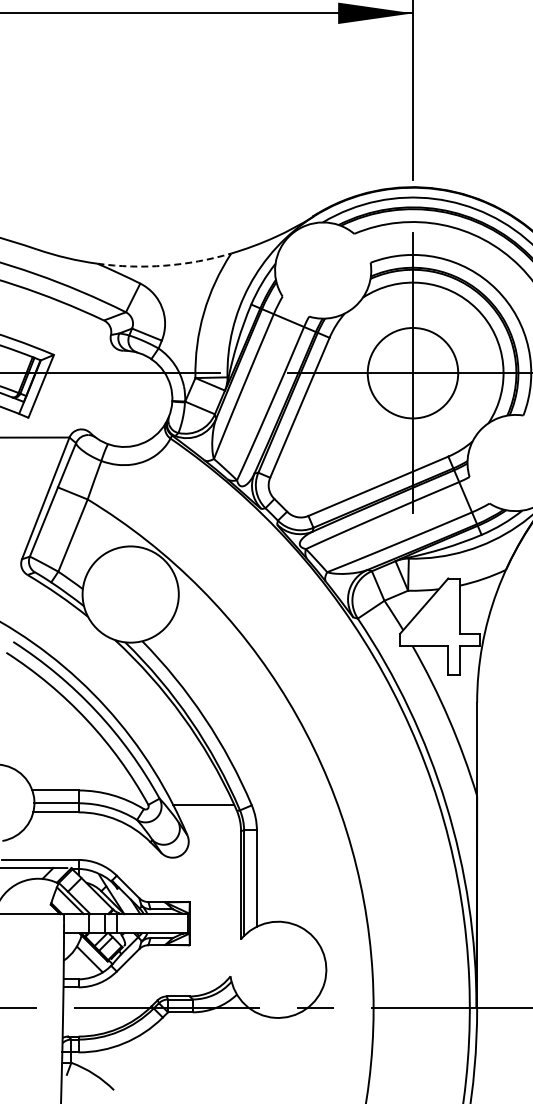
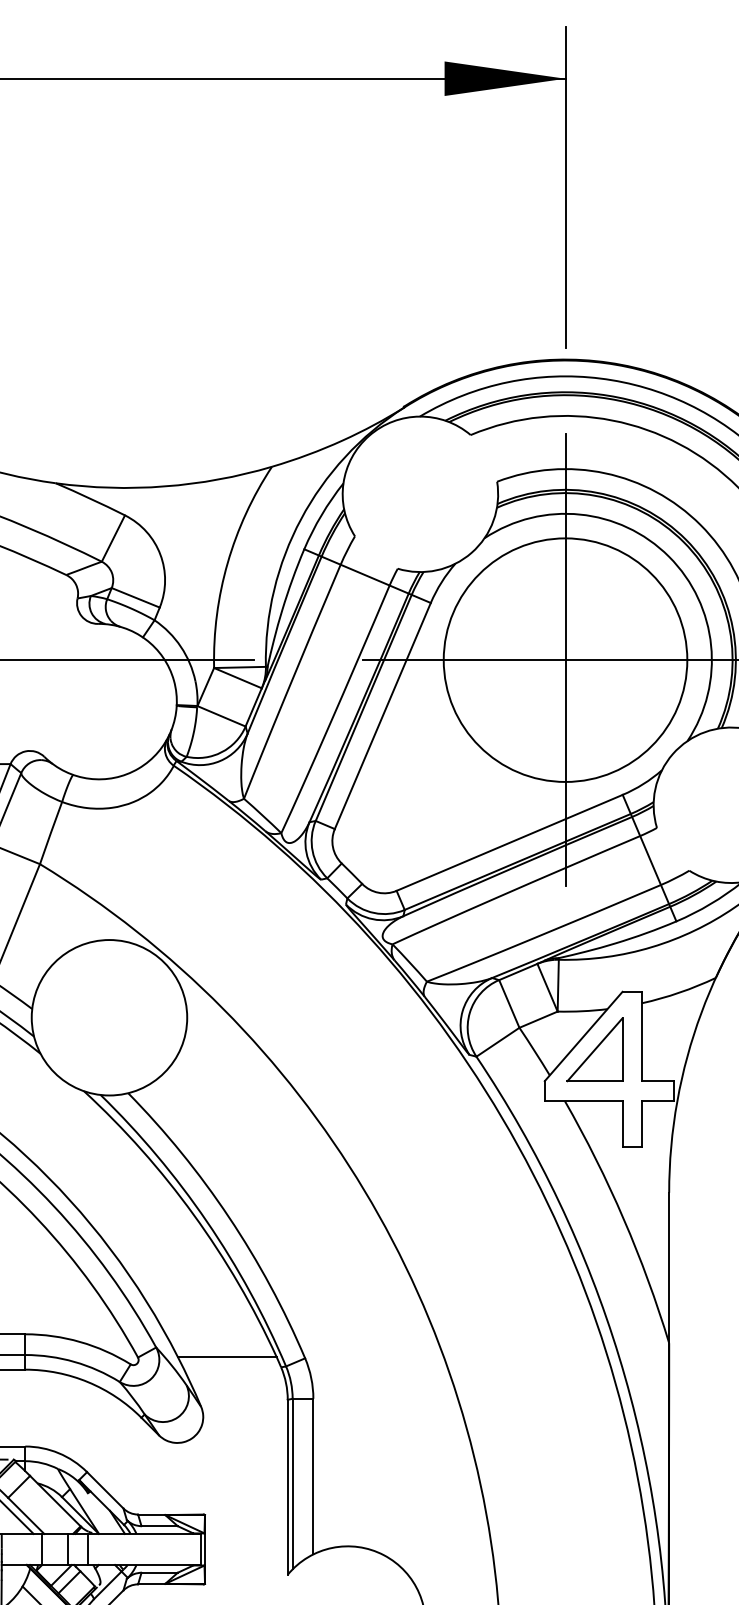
arc: (164, 265) -> (164, 486), dashed -> solid
circle: (412, 372) -> (564, 659), size x1.67
part: (431, 613) -> (595, 1048), added

